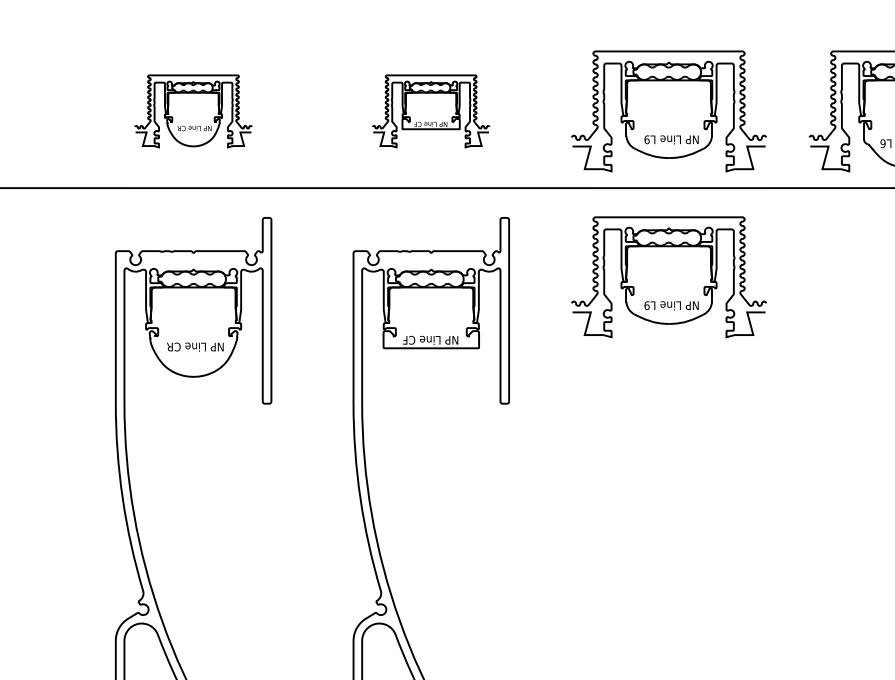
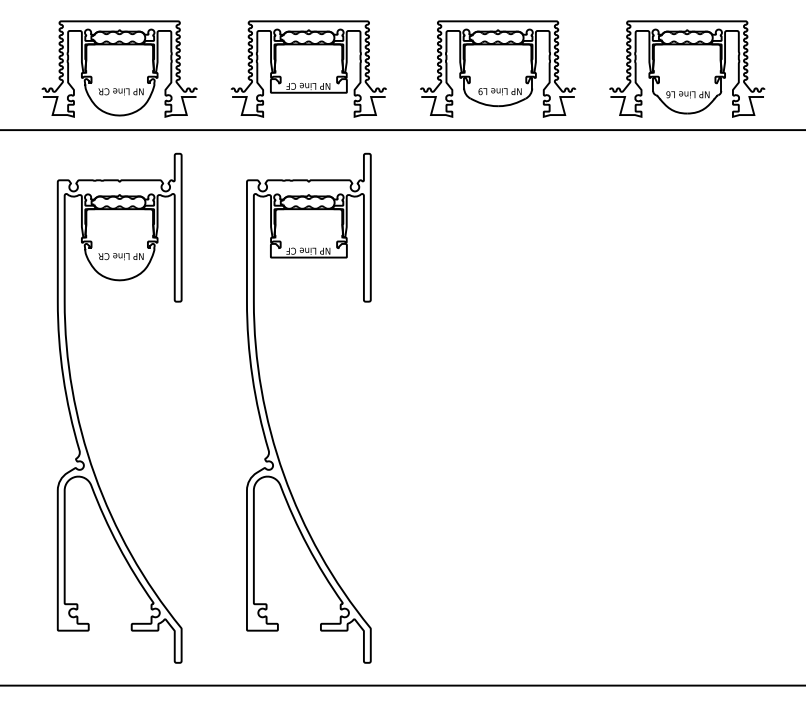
part: (193, 110) -> (119, 68), size x1.67
part: (430, 110) -> (308, 68), size x1.67
part: (669, 276) -> (498, 200), removed

